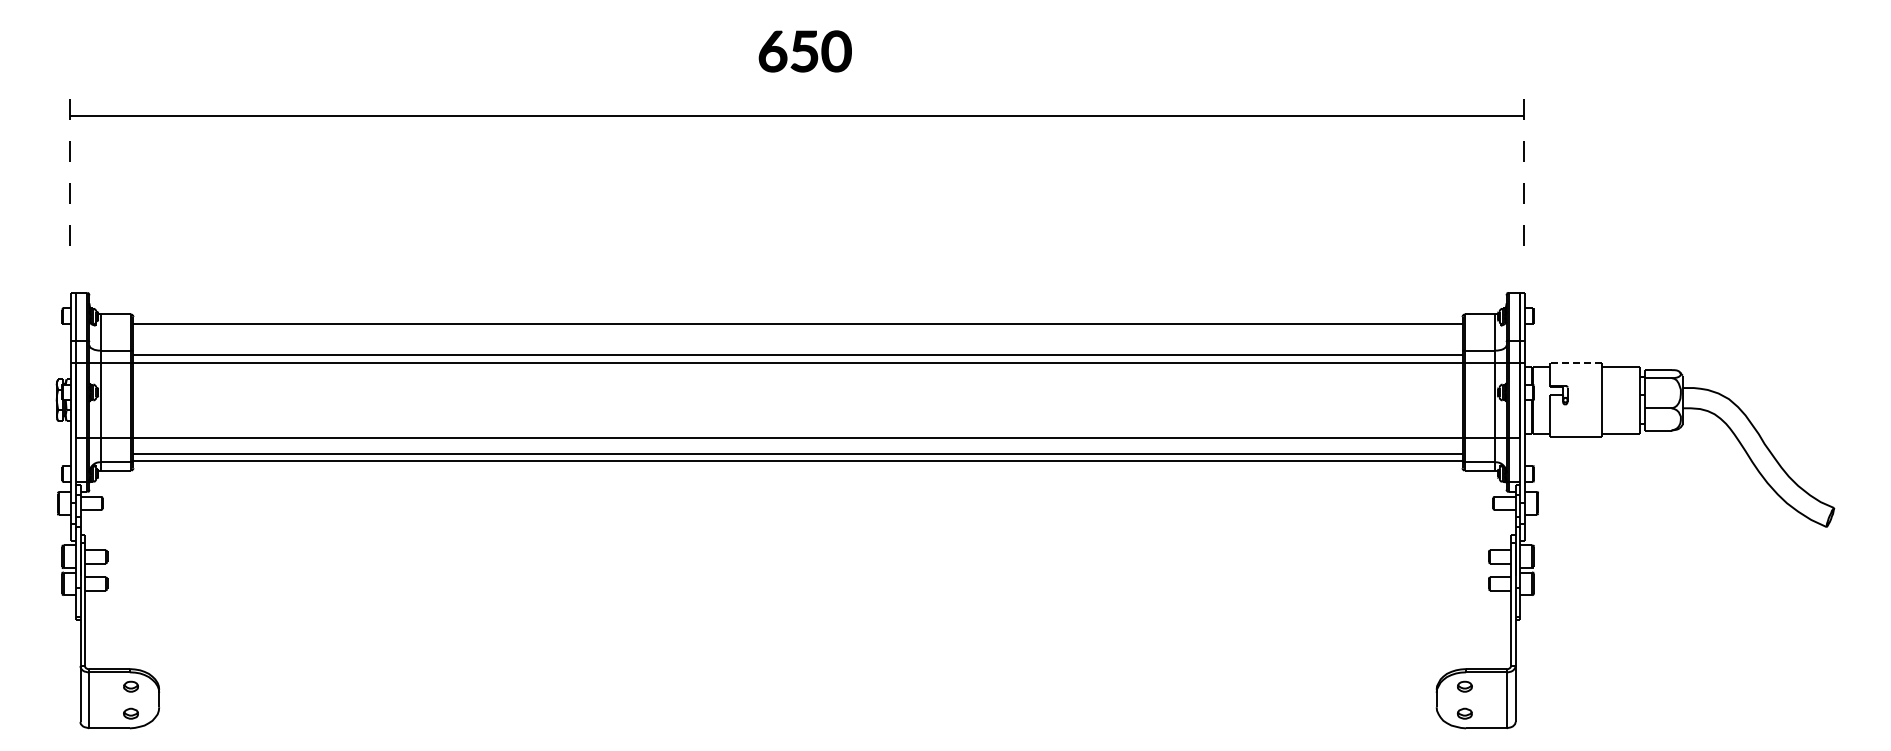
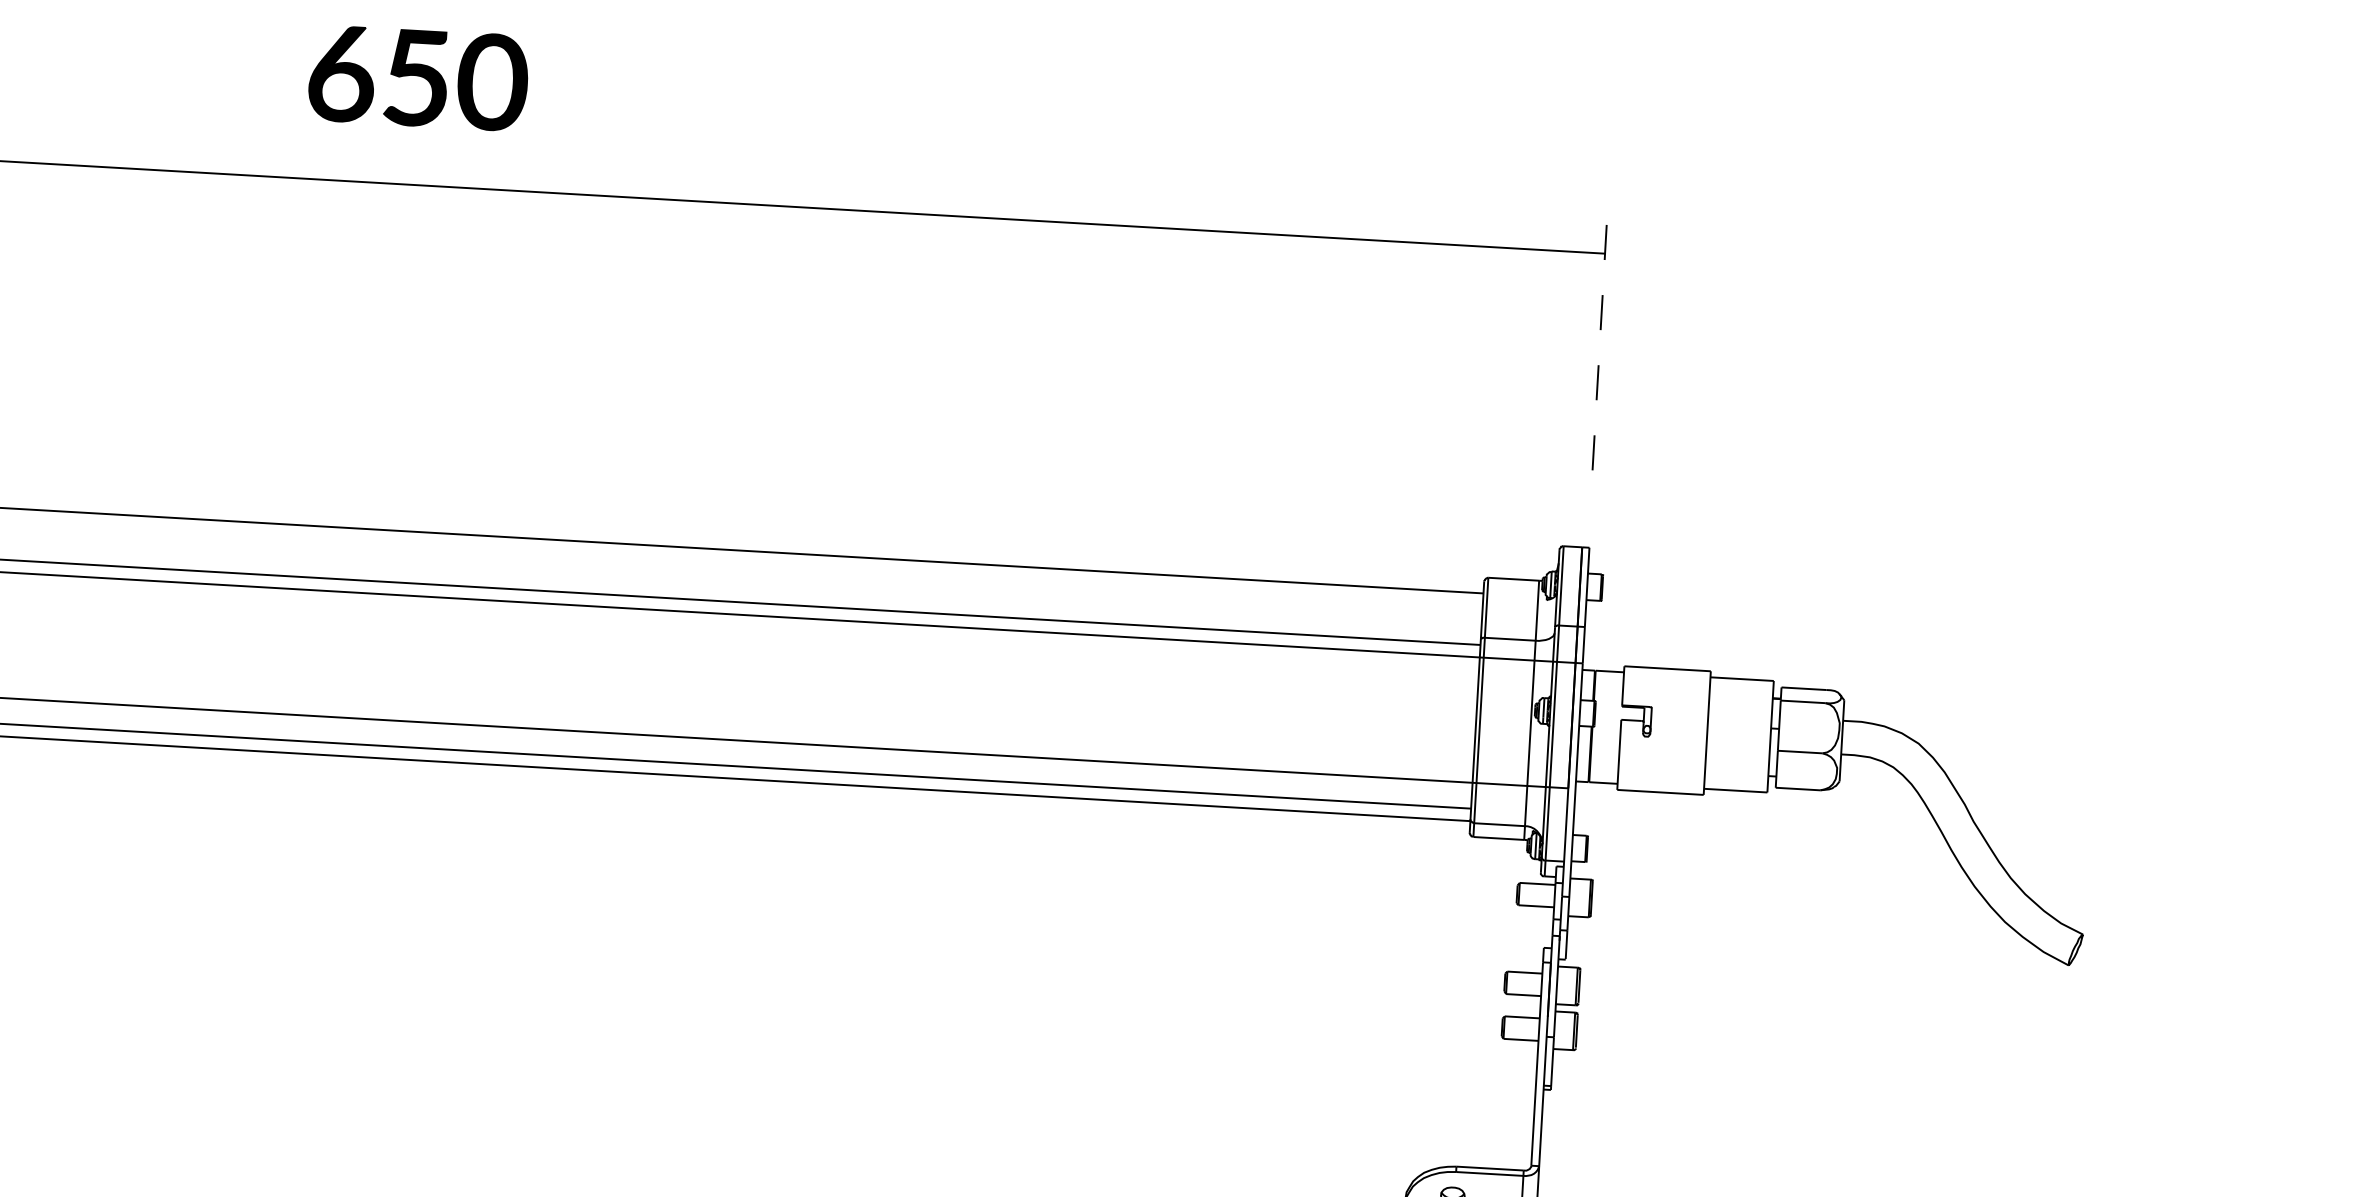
part: (805, 51) -> (418, 78), size x1.43
line: (1575, 362) -> (1667, 668), dashed -> solid

